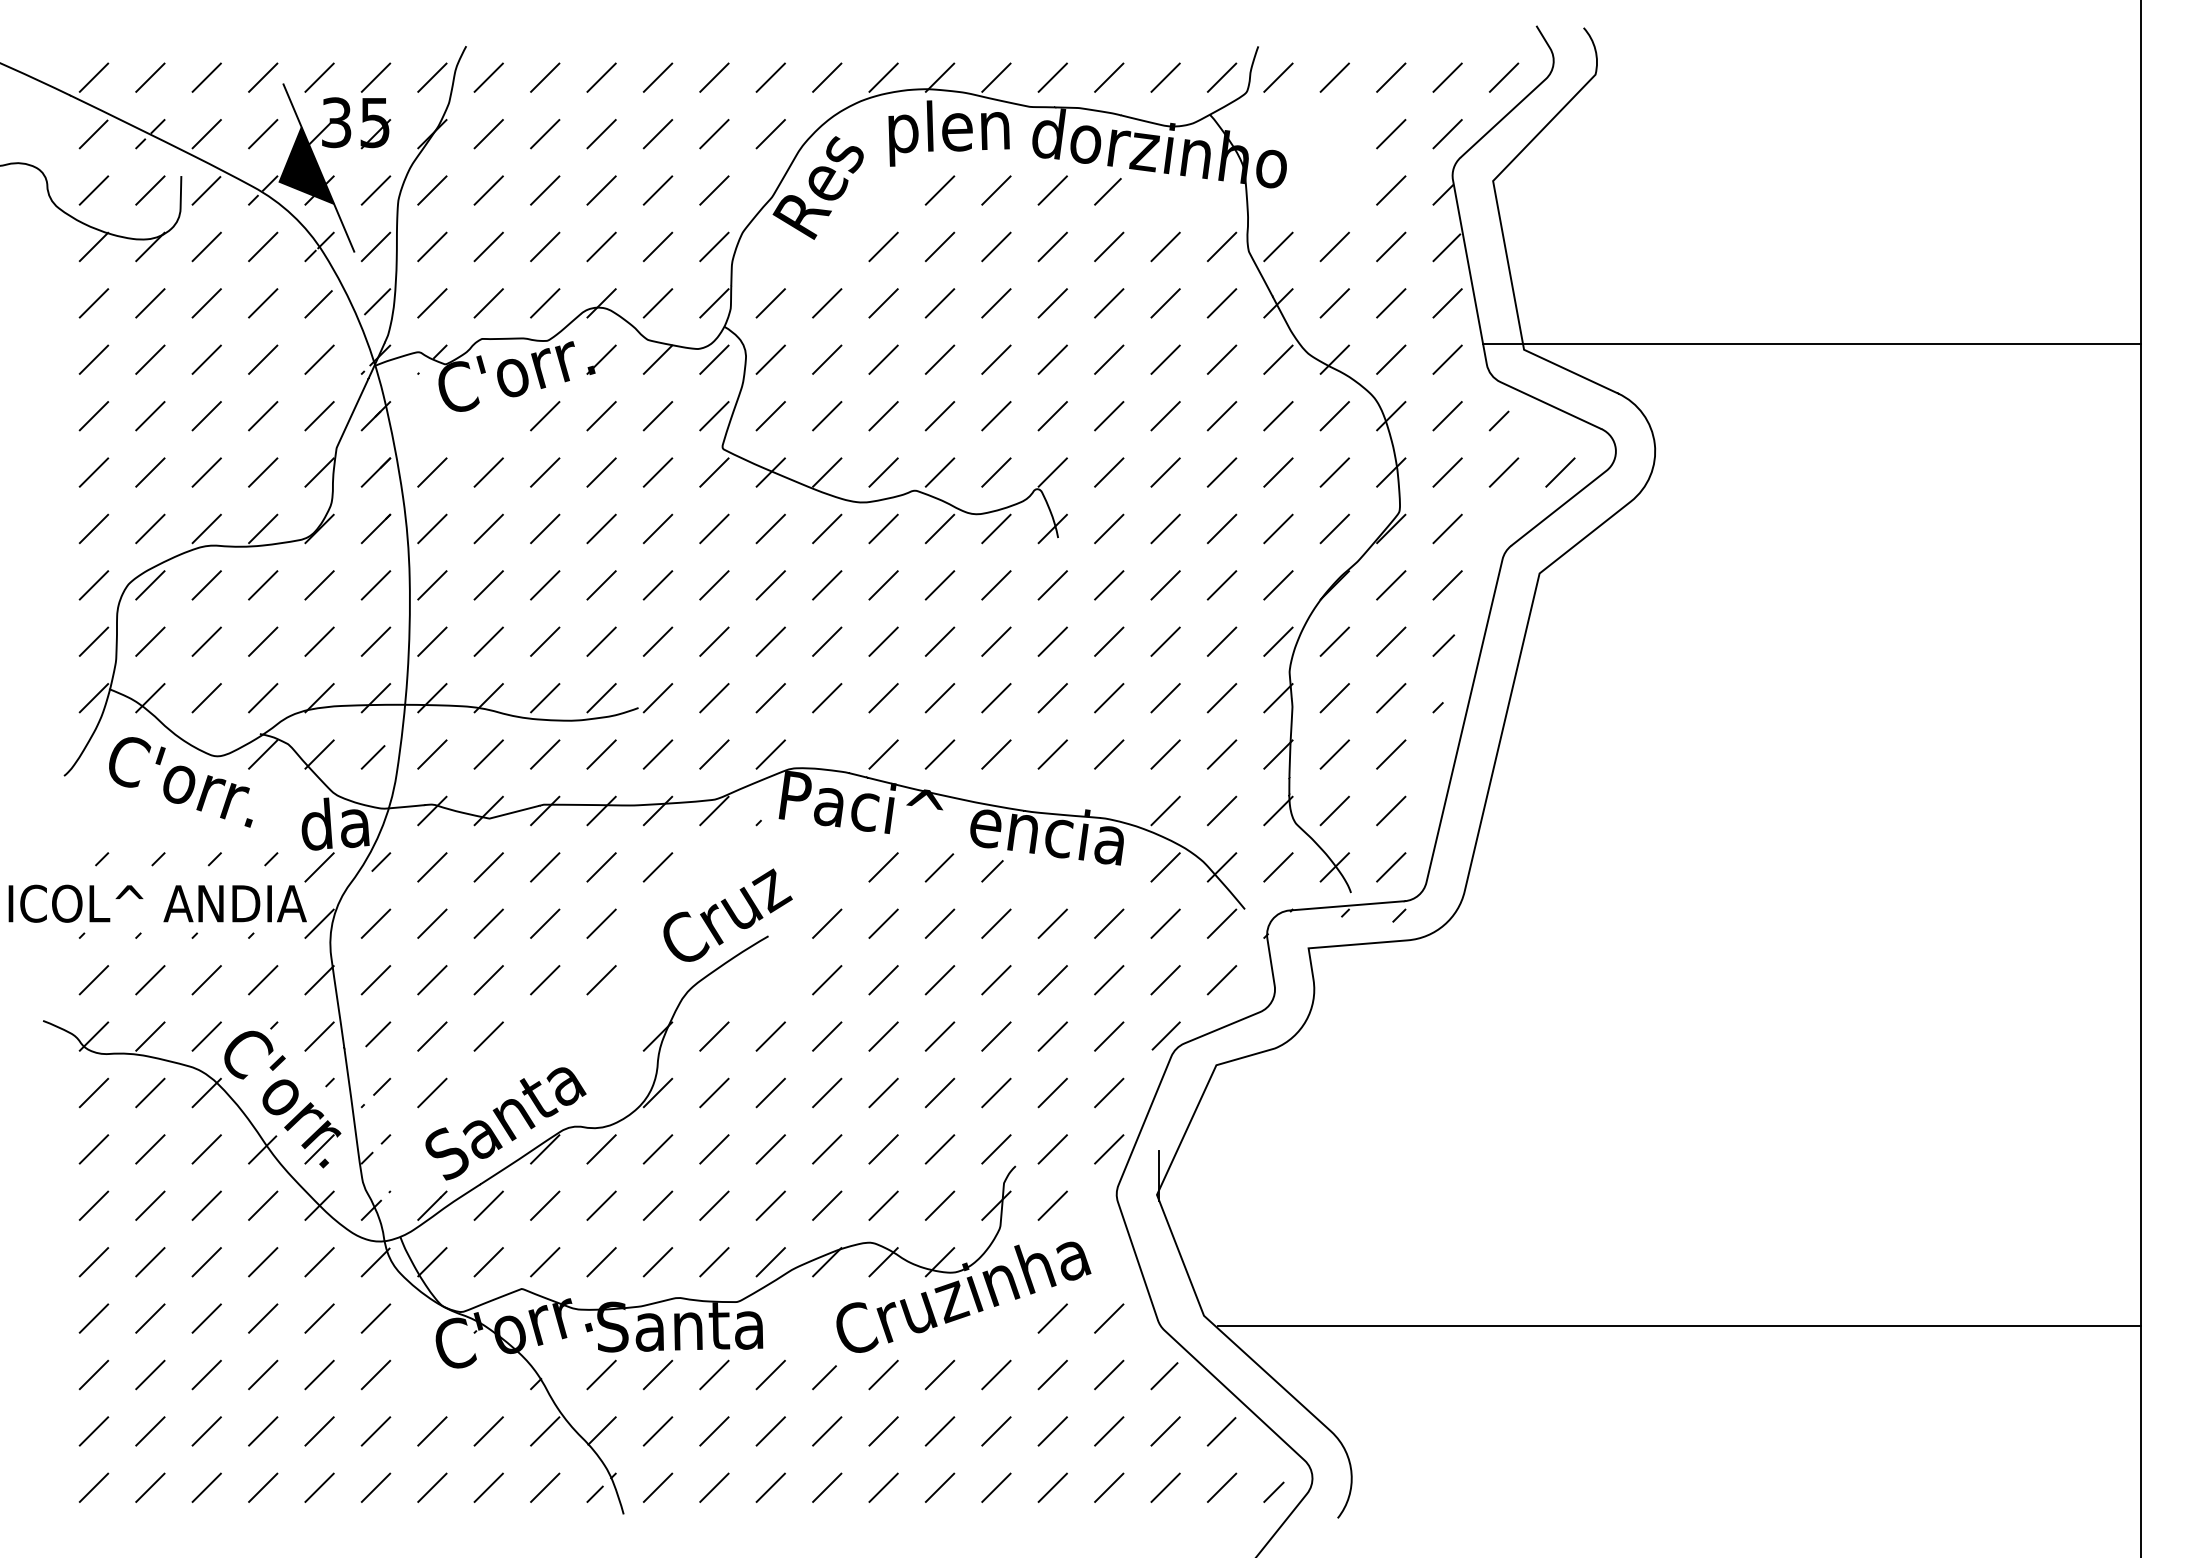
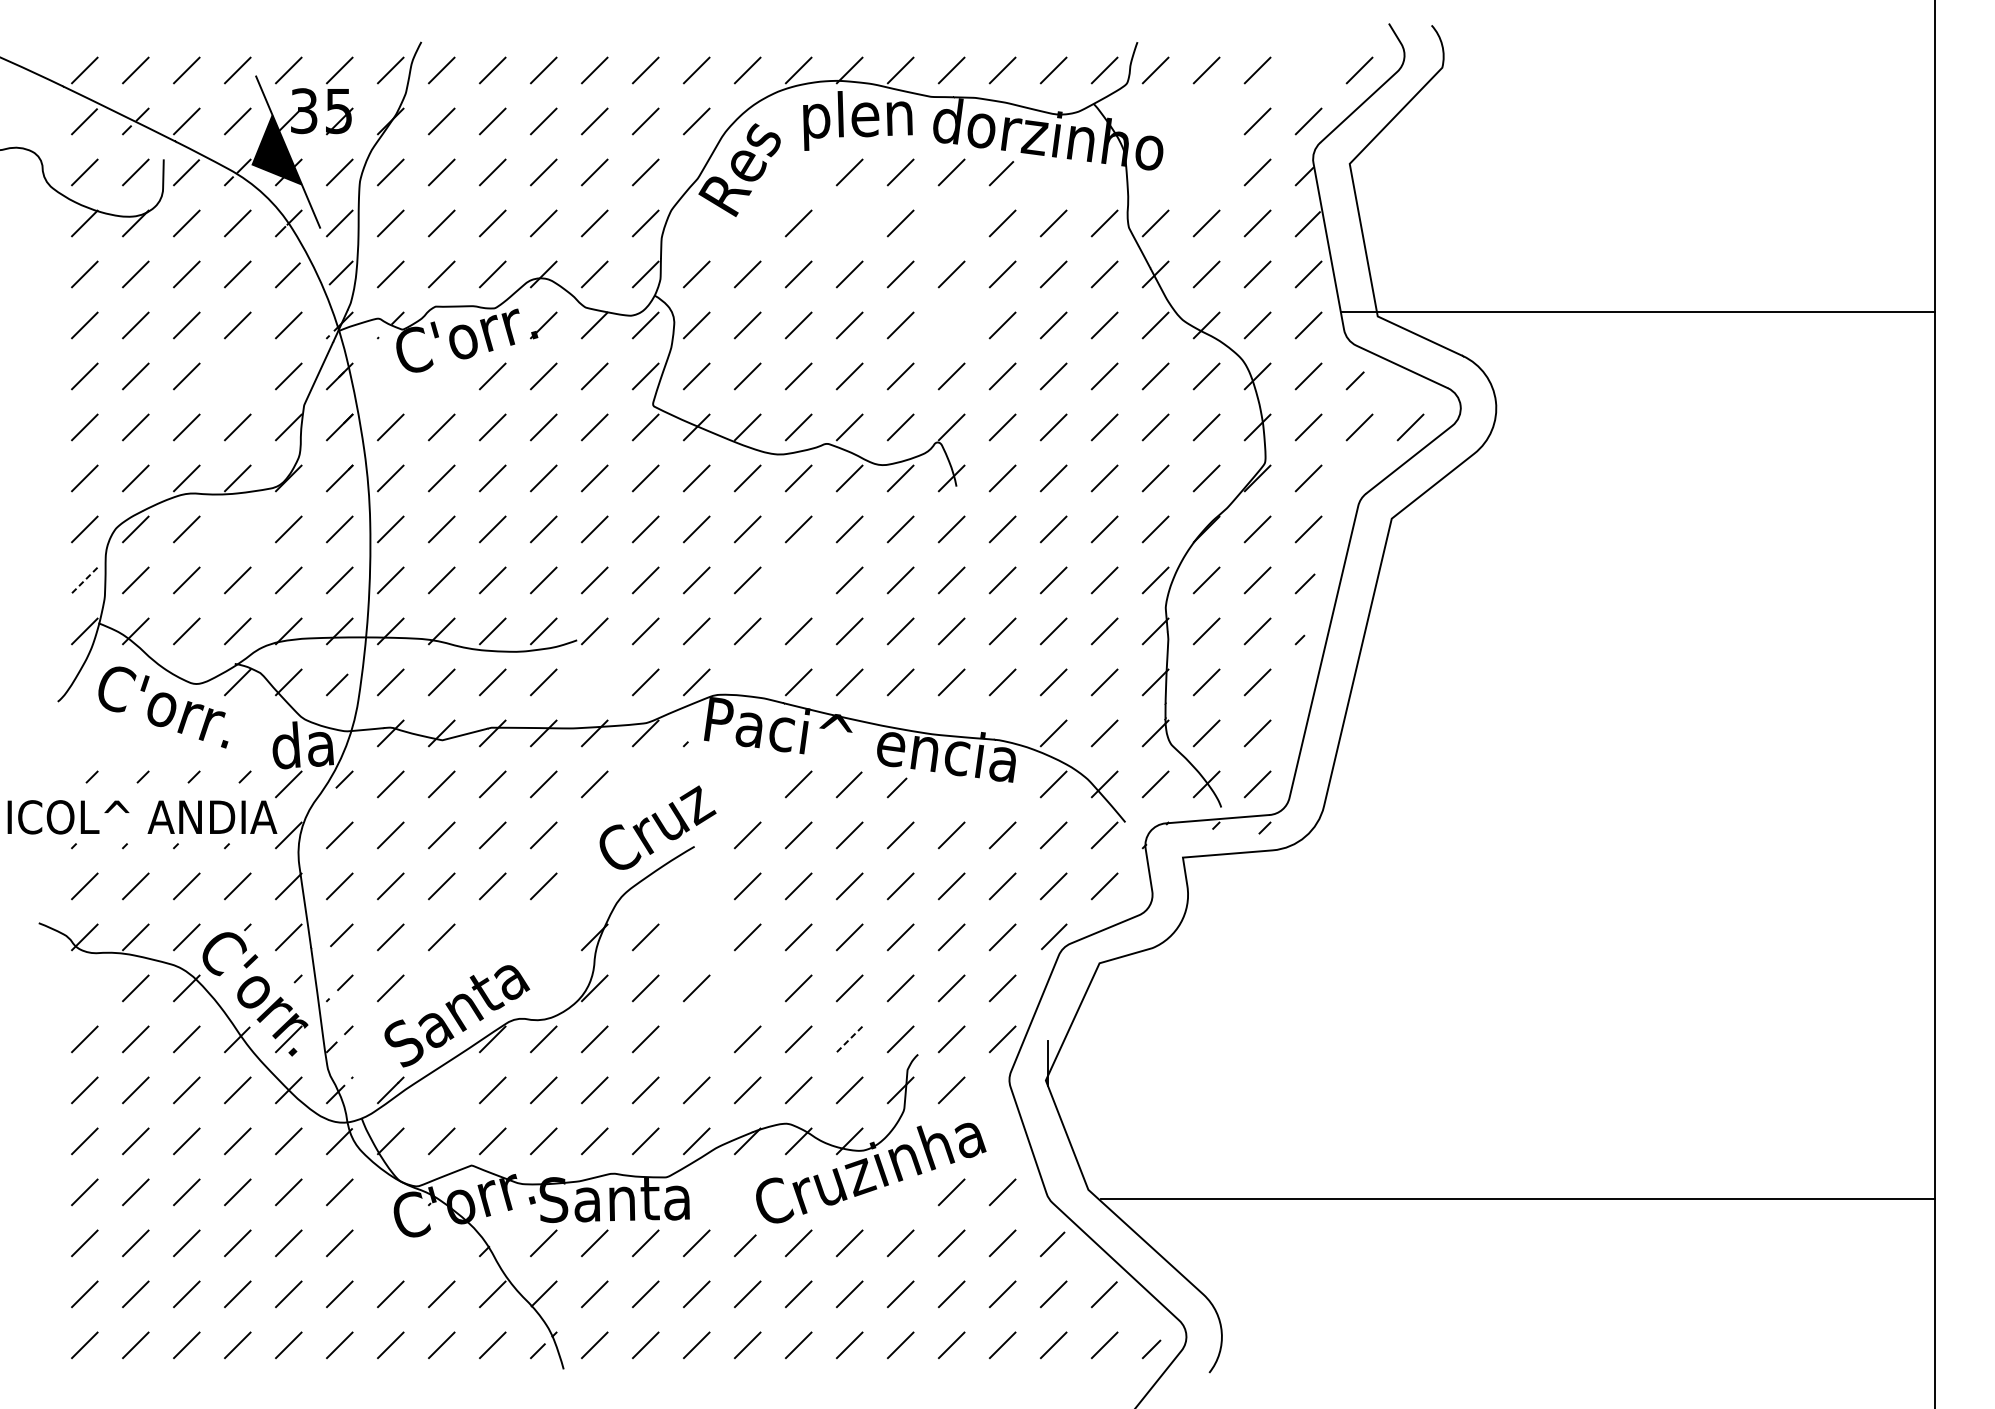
line: (1447, 77) -> (1308, 70), removed
line: (939, 246) -> (849, 223), removed
line: (1052, 246) -> (951, 223), removed
line: (1052, 359) -> (951, 325), removed
line: (263, 416) -> (238, 376), removed
line: (263, 585) -> (238, 529), removed
line: (93, 641) -> (84, 580), solid -> dashed
line: (883, 641) -> (798, 580), removed
line: (657, 754) -> (594, 682), removed
line: (770, 1036) -> (696, 937), removed
line: (93, 1092) -> (84, 987), removed
line: (827, 1092) -> (747, 987), removed
line: (770, 1149) -> (696, 1039), removed
line: (940, 1149) -> (850, 1039), solid -> dashed
line: (488, 1205) -> (441, 1090), removed

